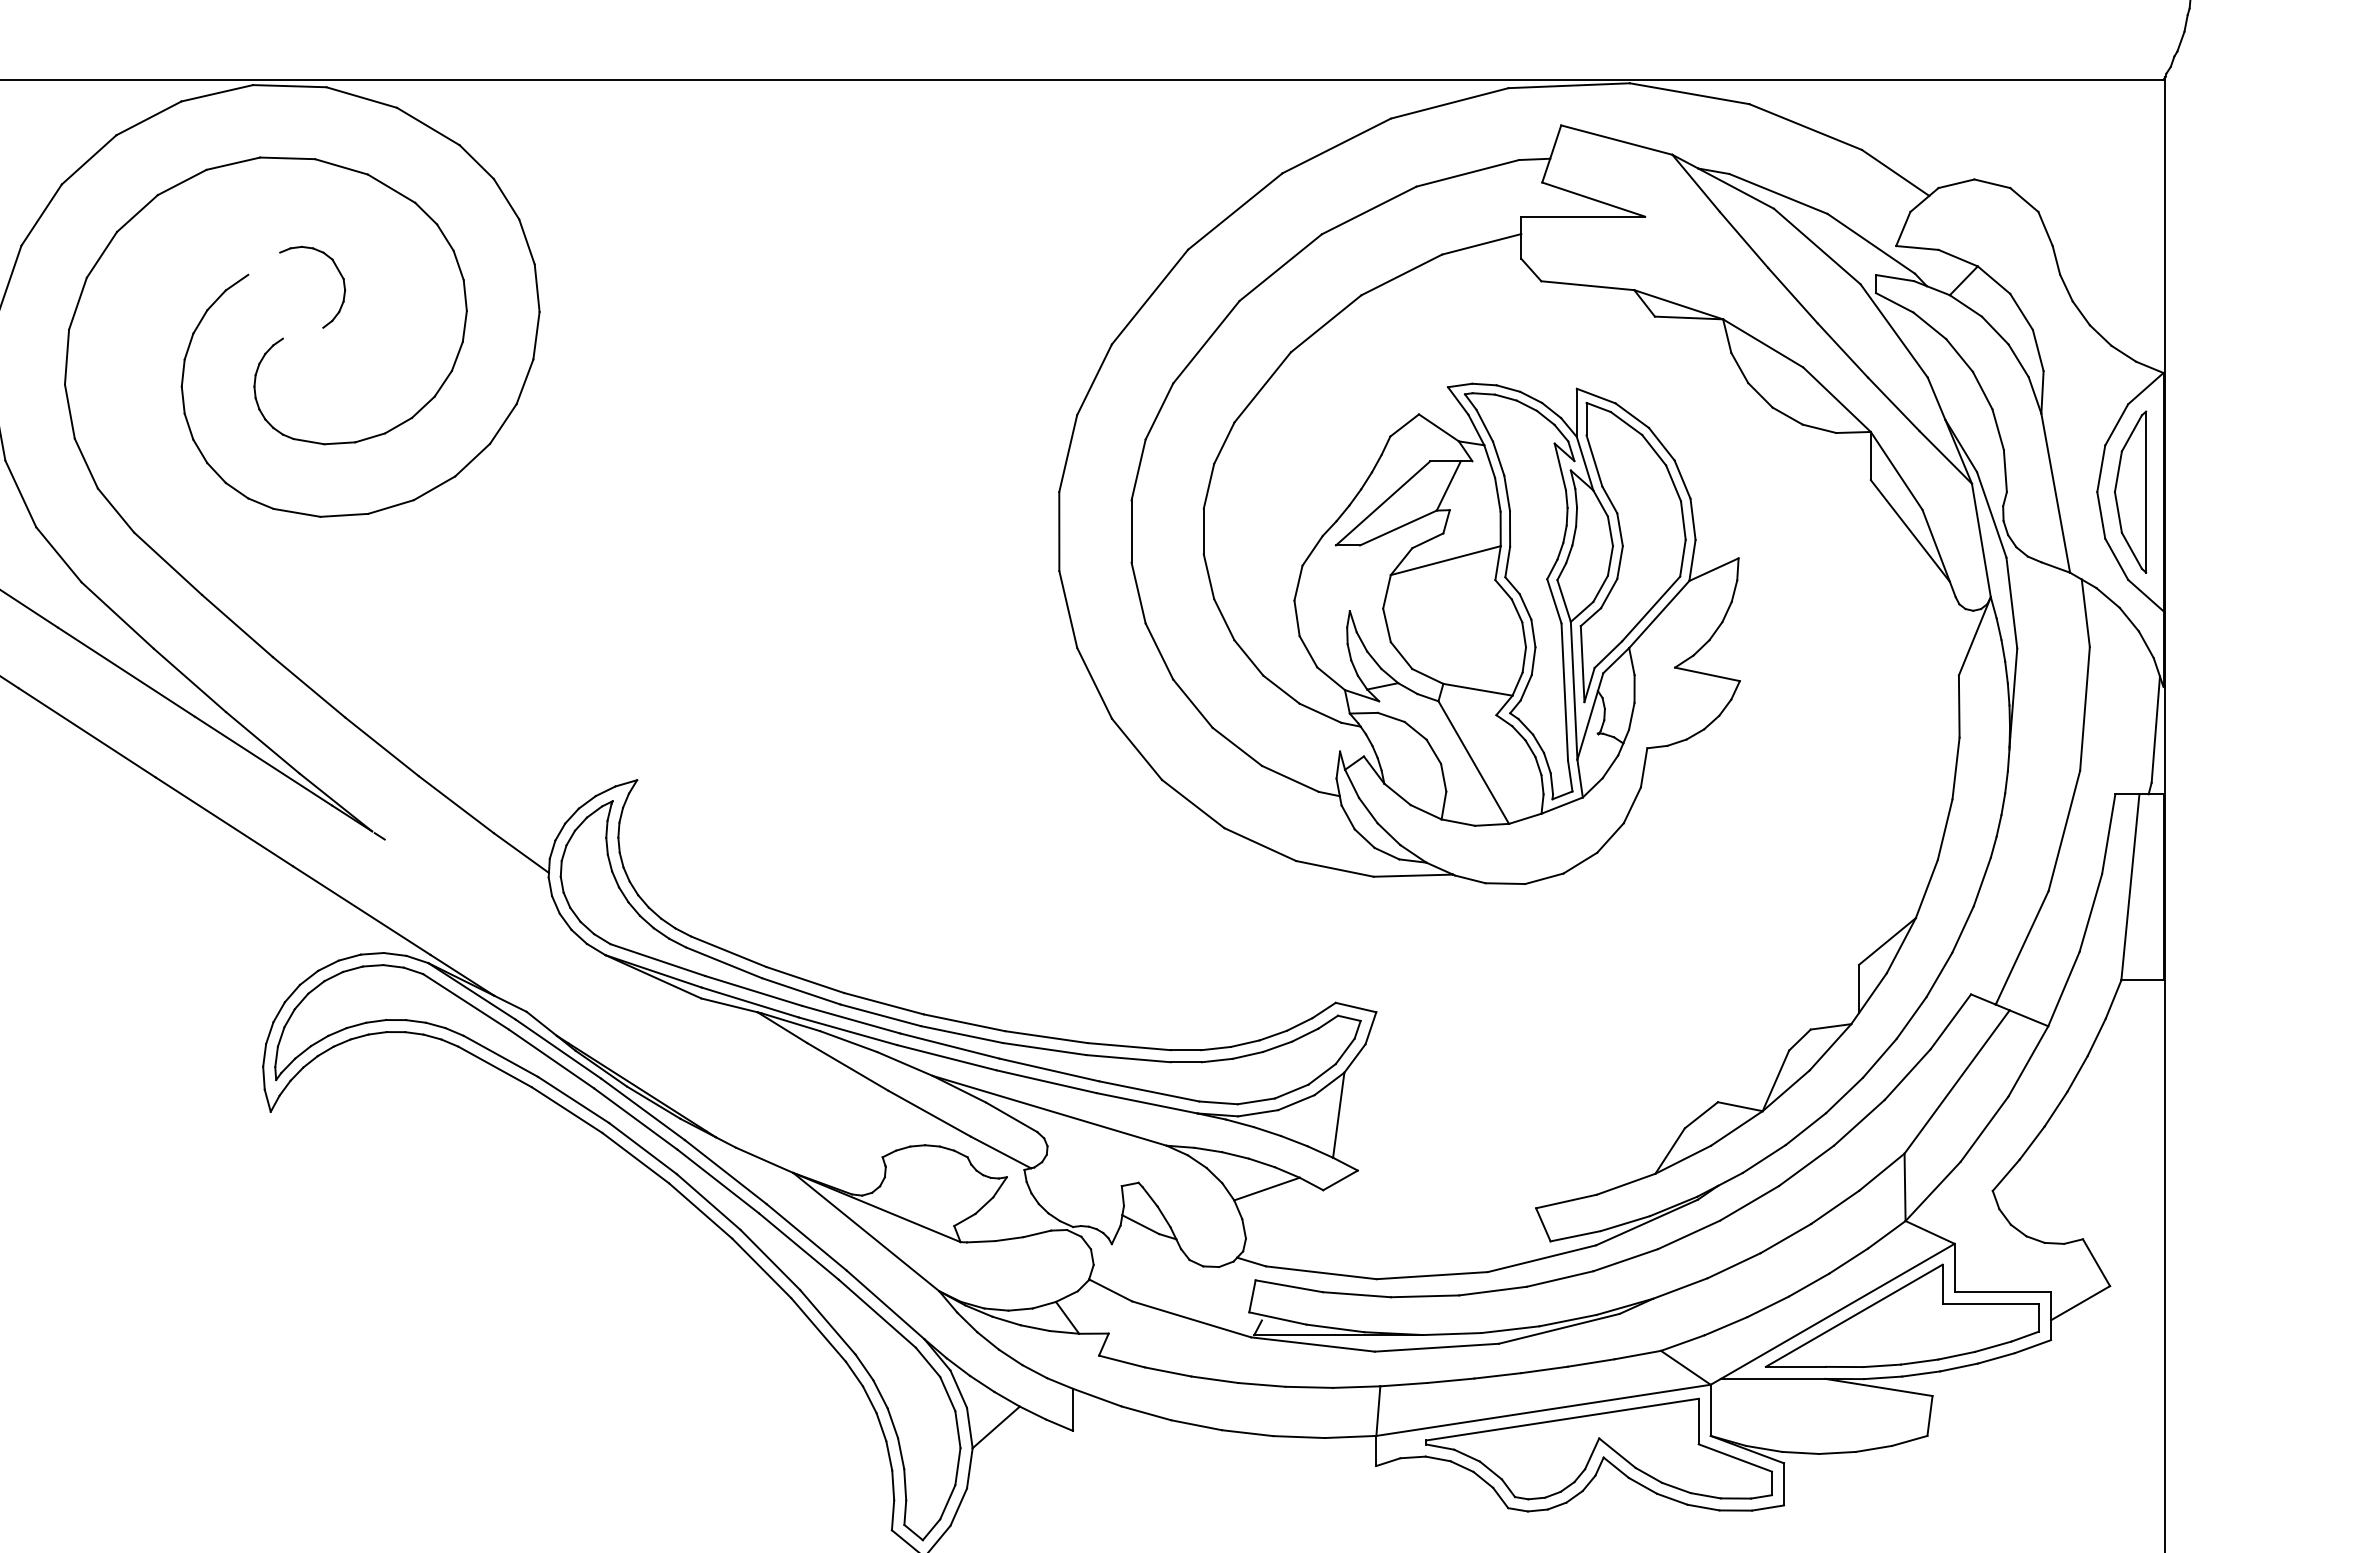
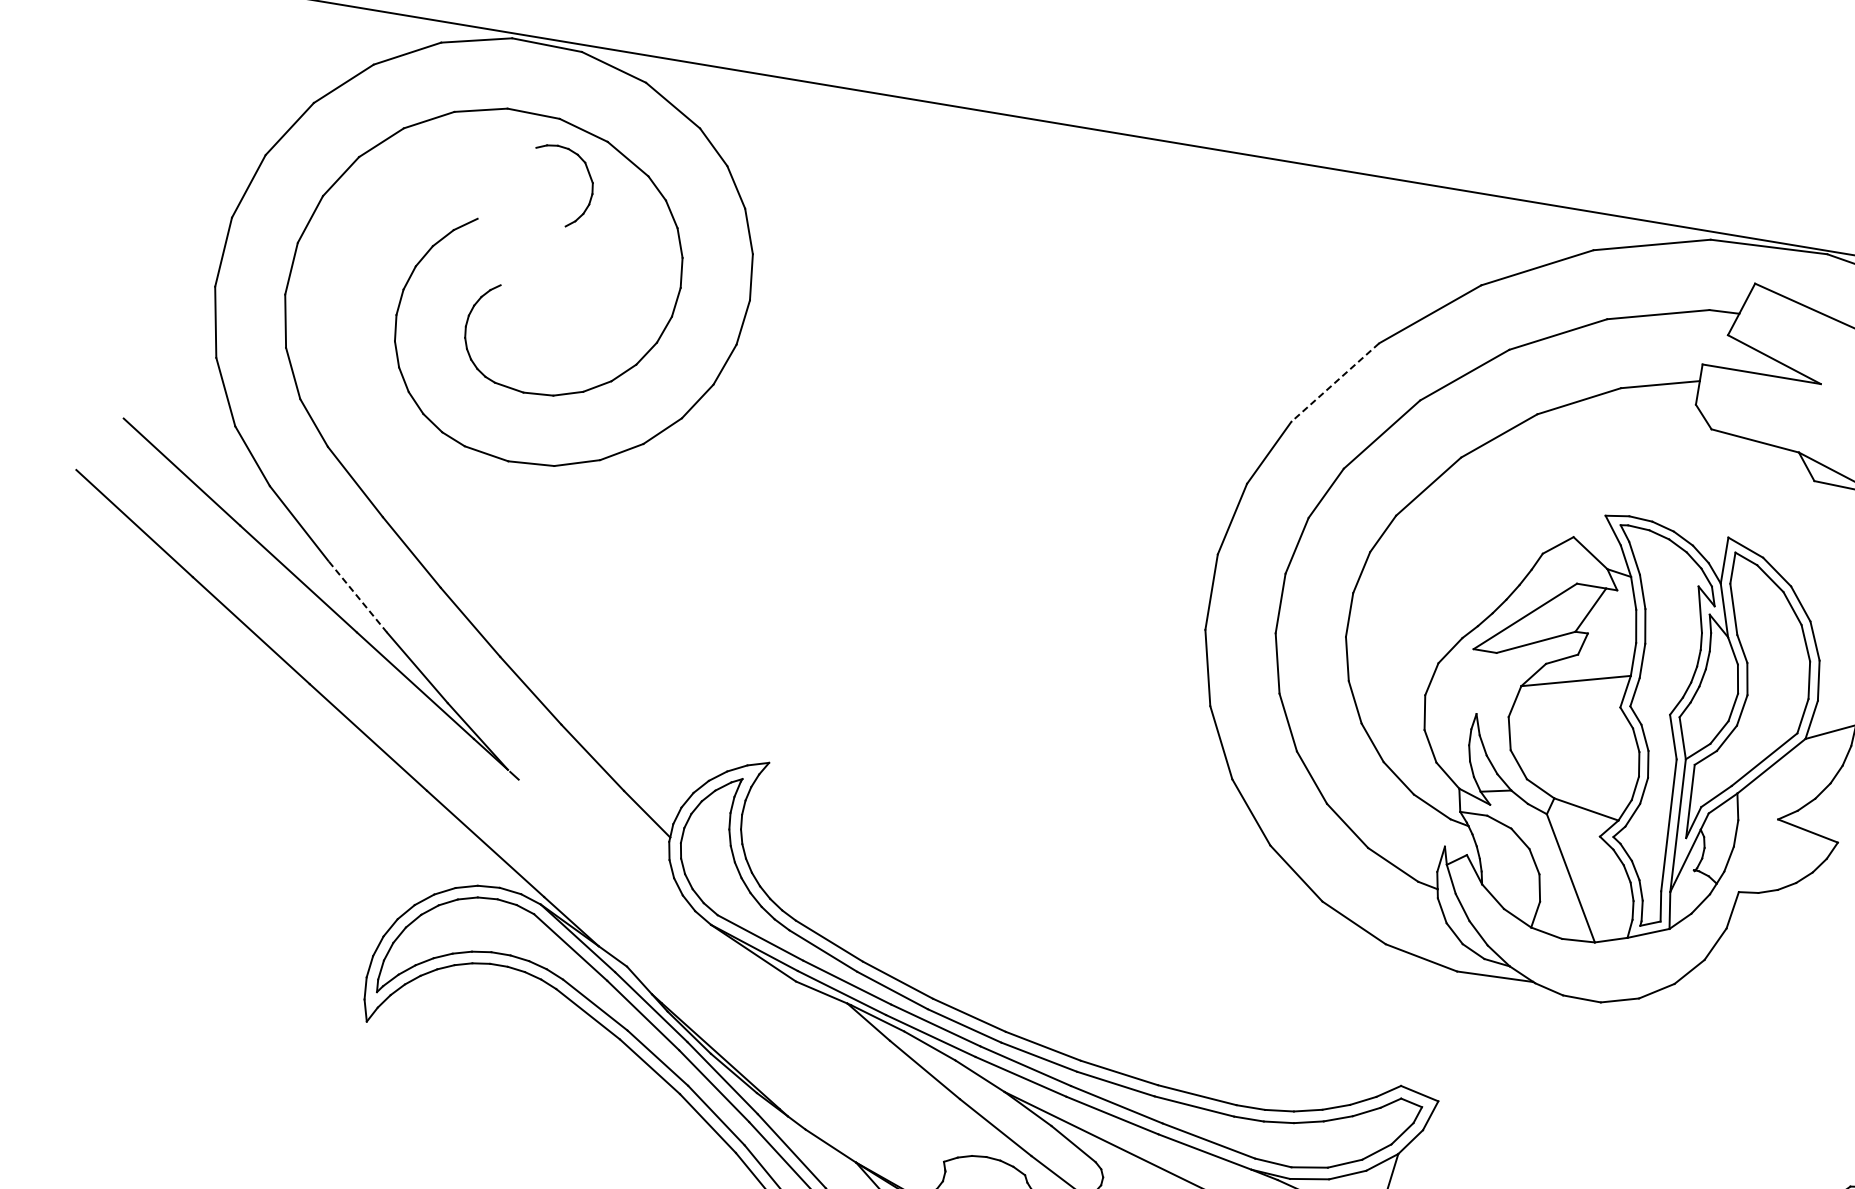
part: (338, 272) -> (588, 176), moved
line: (1150, 297) -> (1335, 383), solid -> dashed
line: (189, 680) -> (357, 596), solid -> dashed

